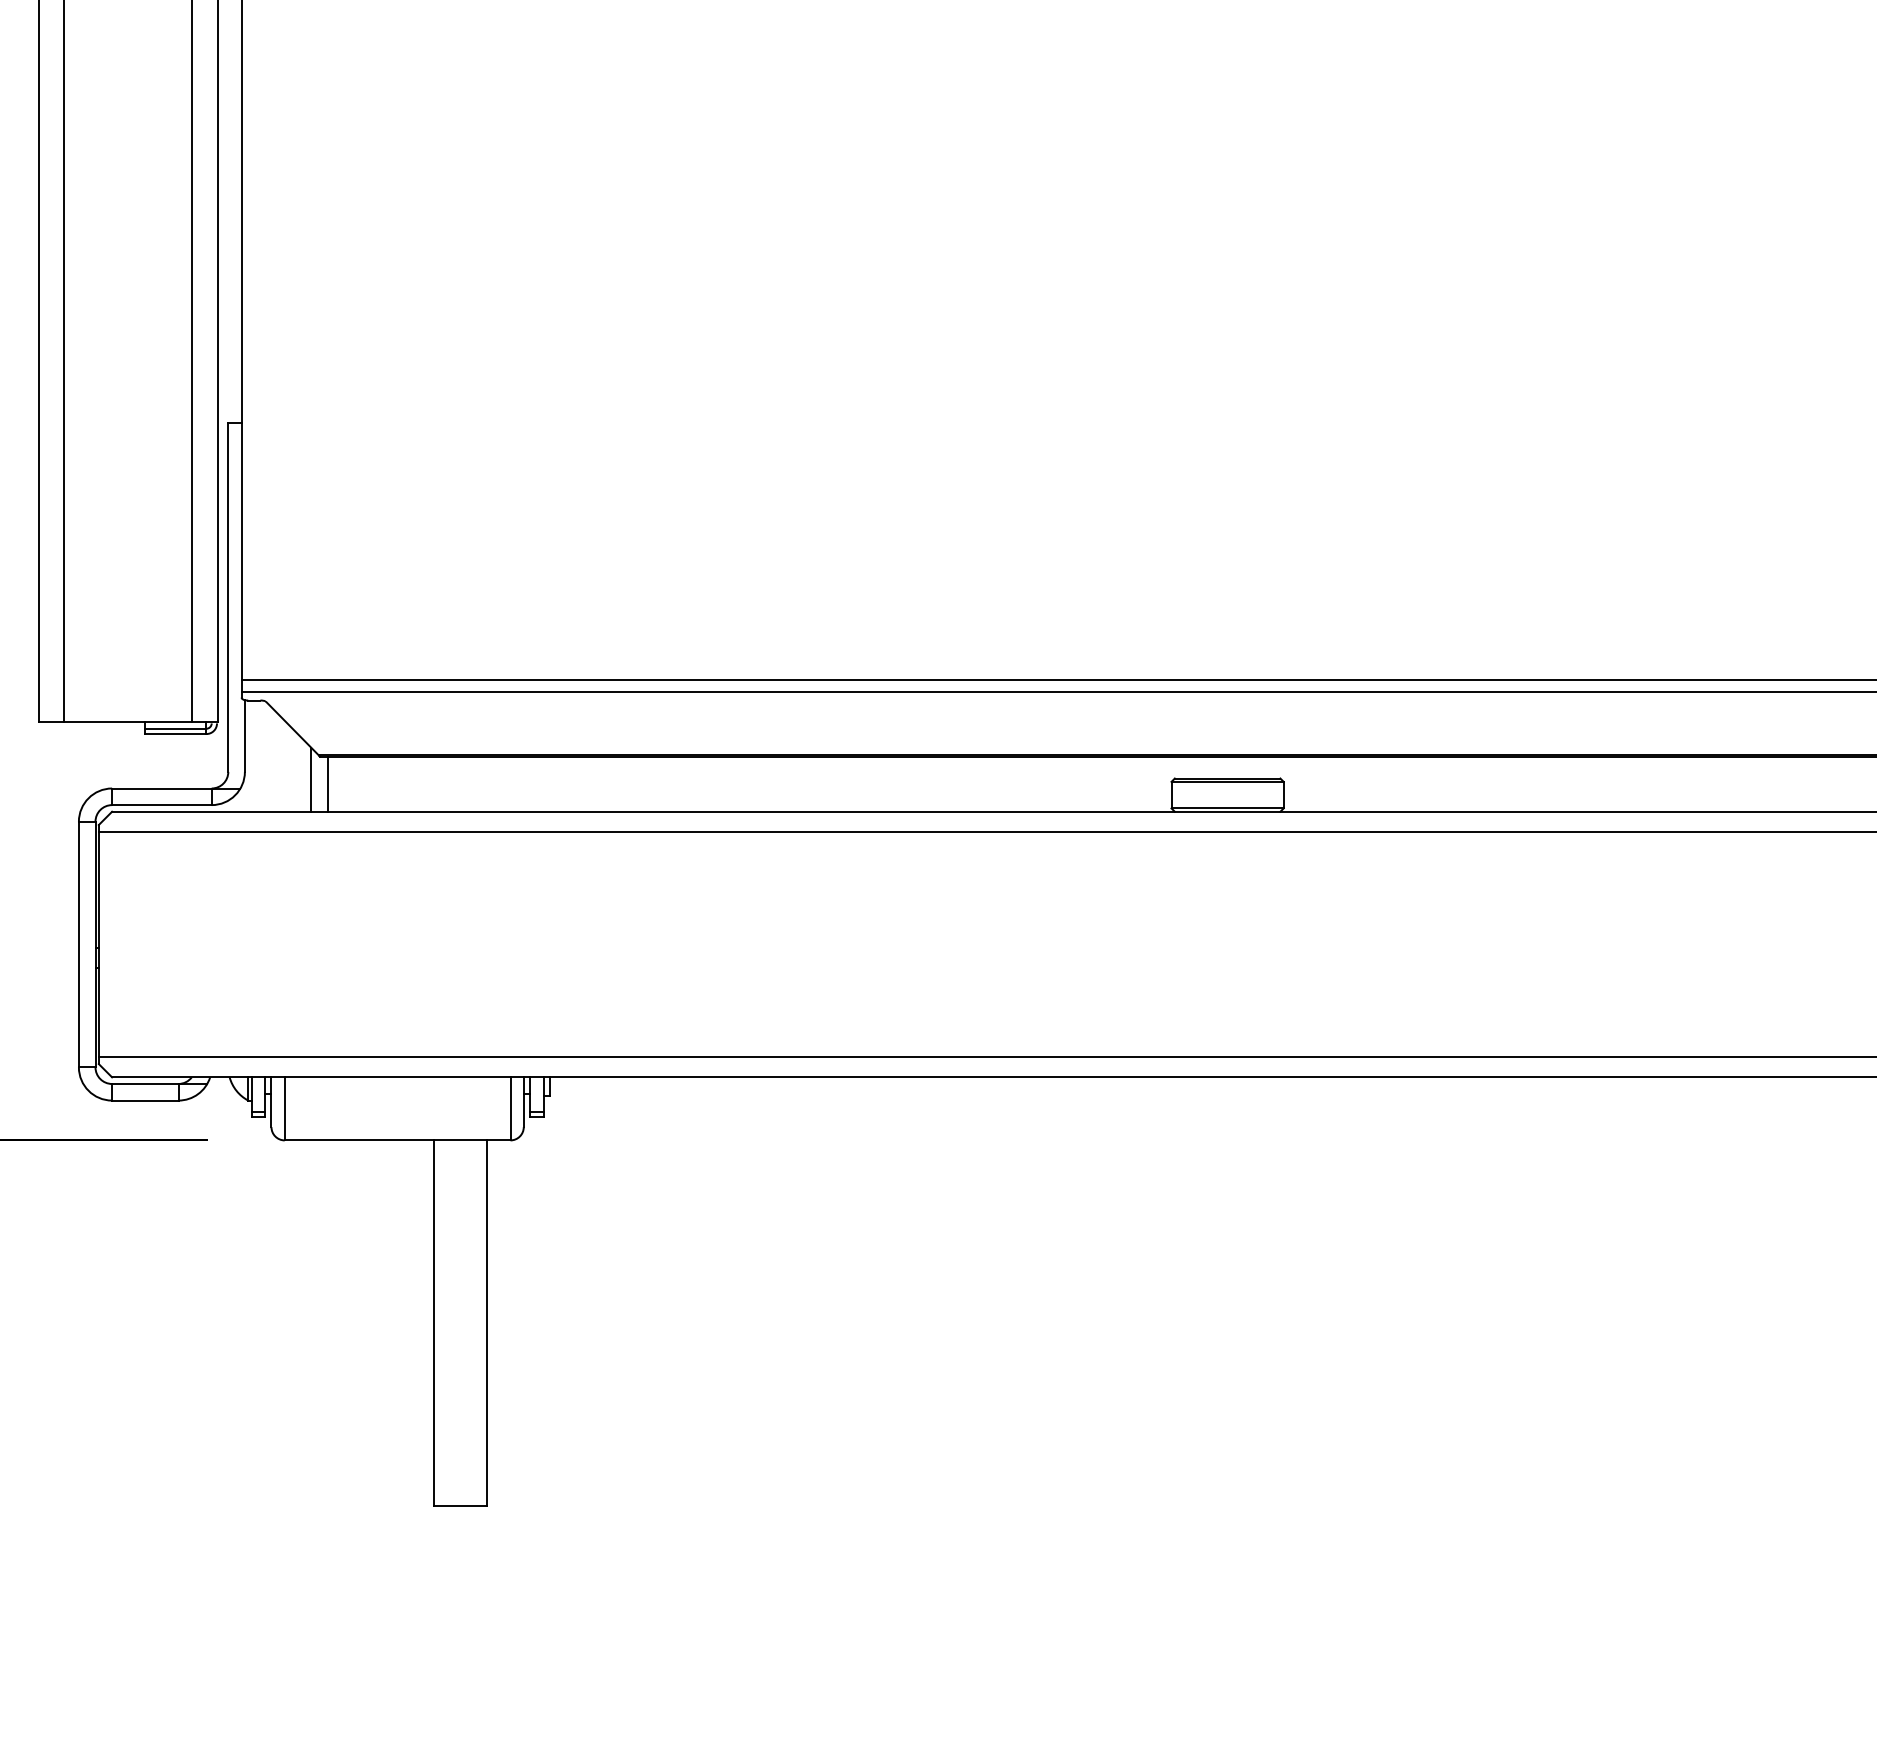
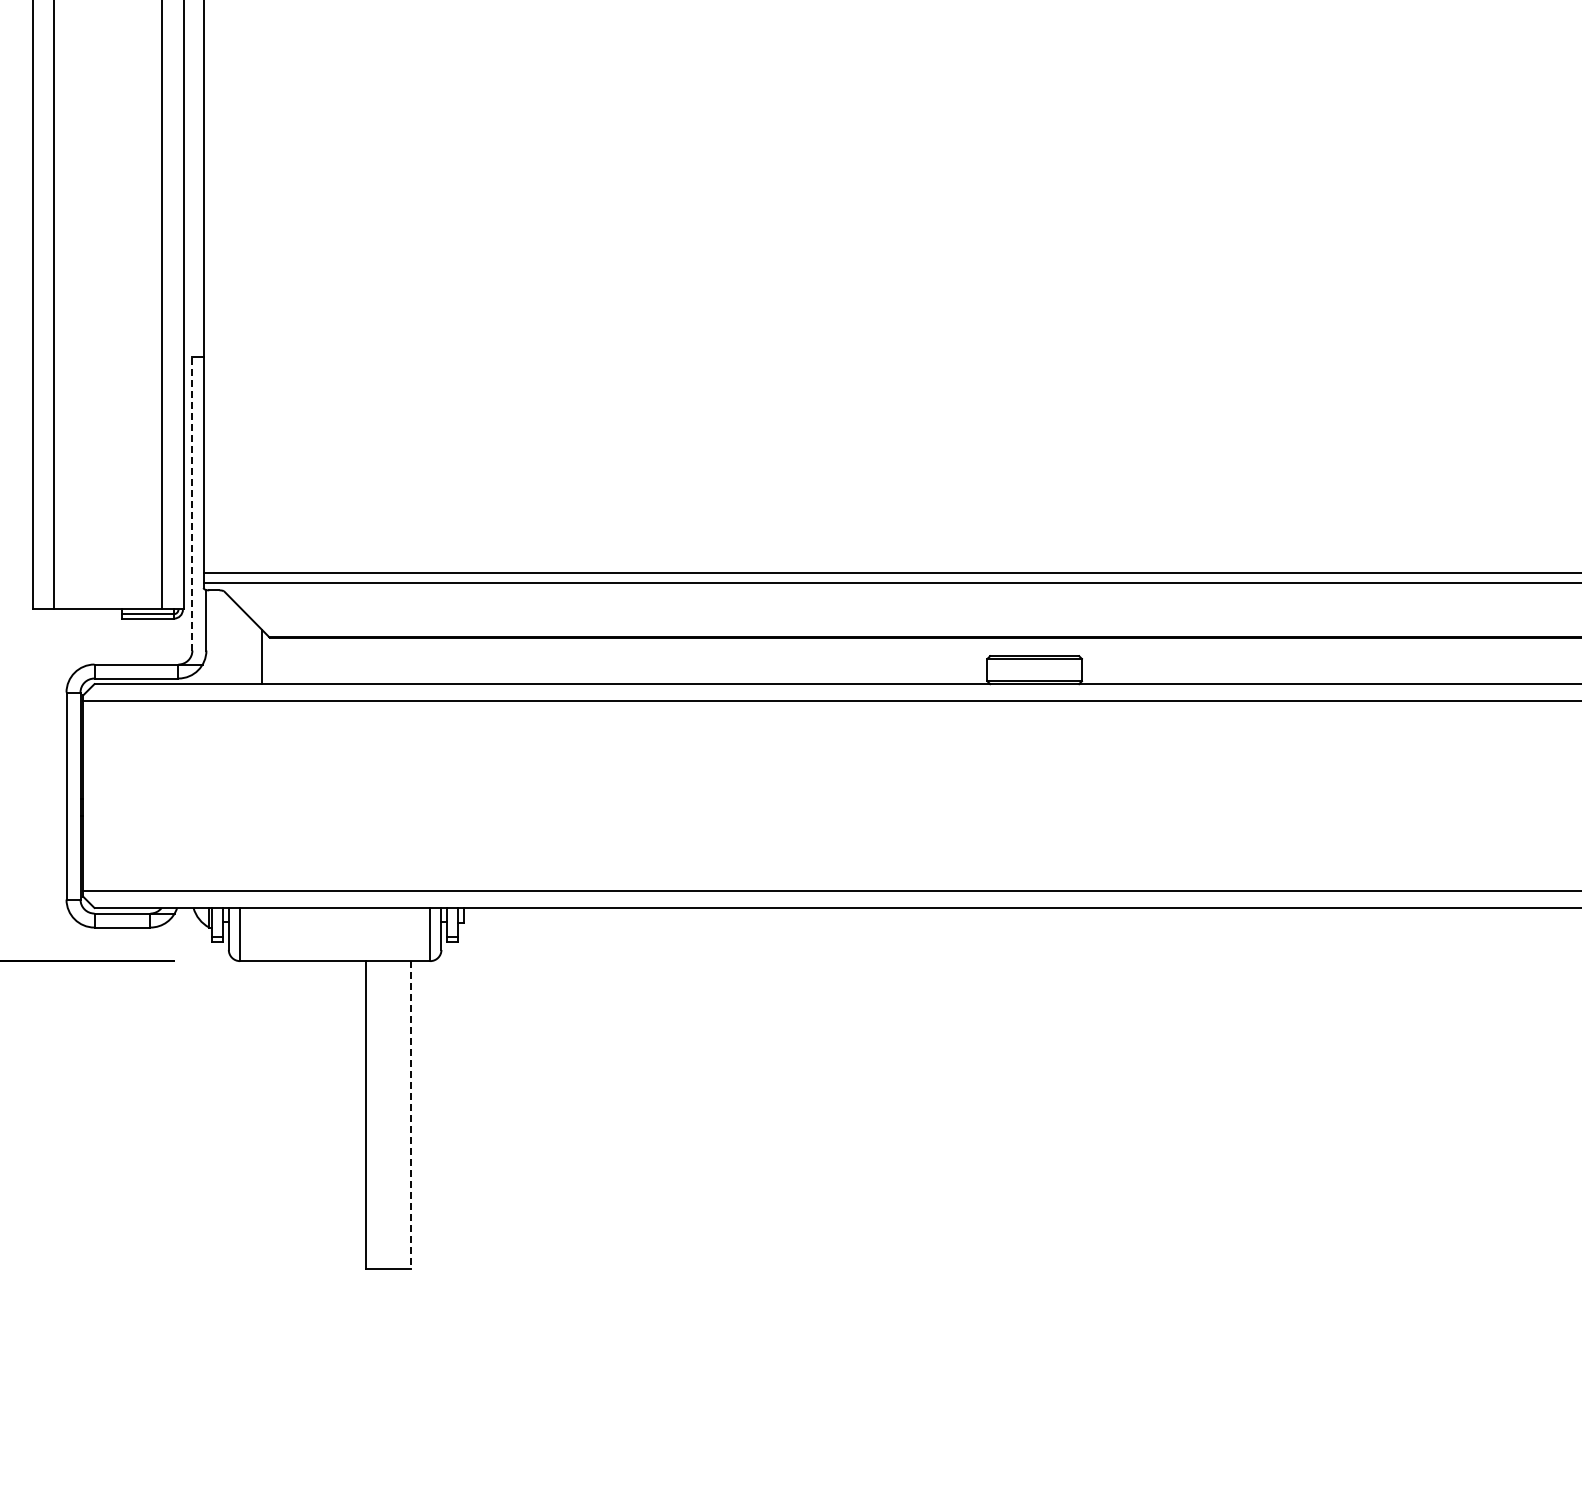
line: (228, 597) -> (192, 503), solid -> dashed
line: (328, 783) -> (276, 660), removed
line: (487, 1323) -> (410, 1115), solid -> dashed

